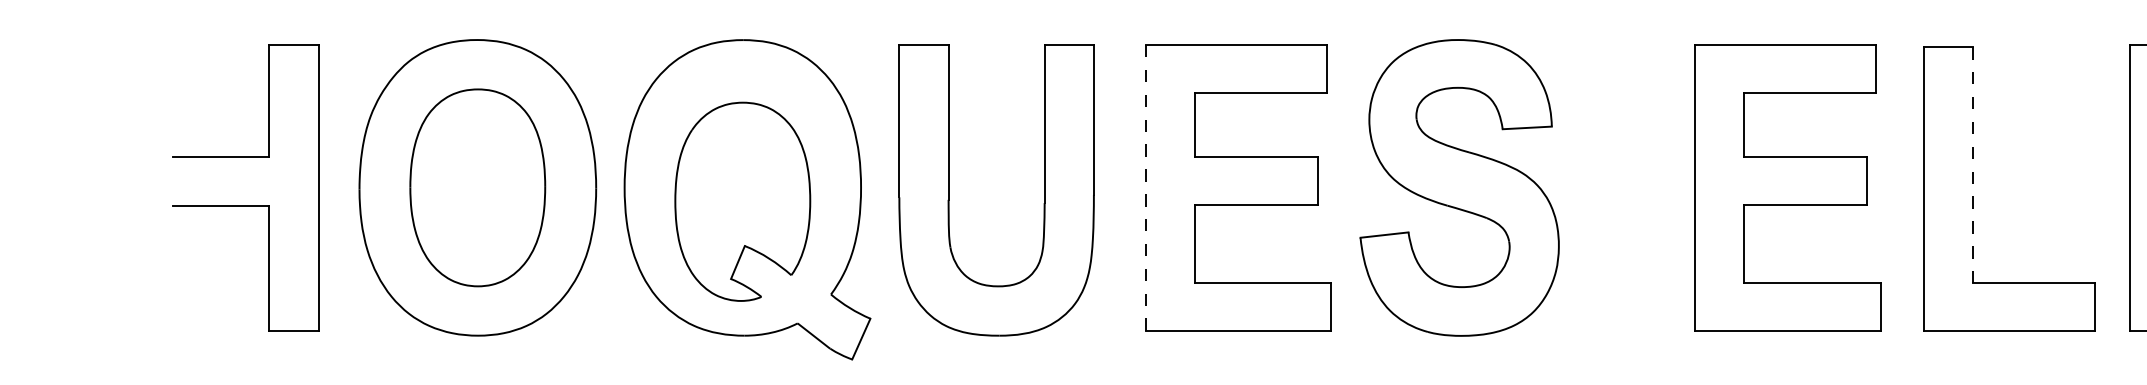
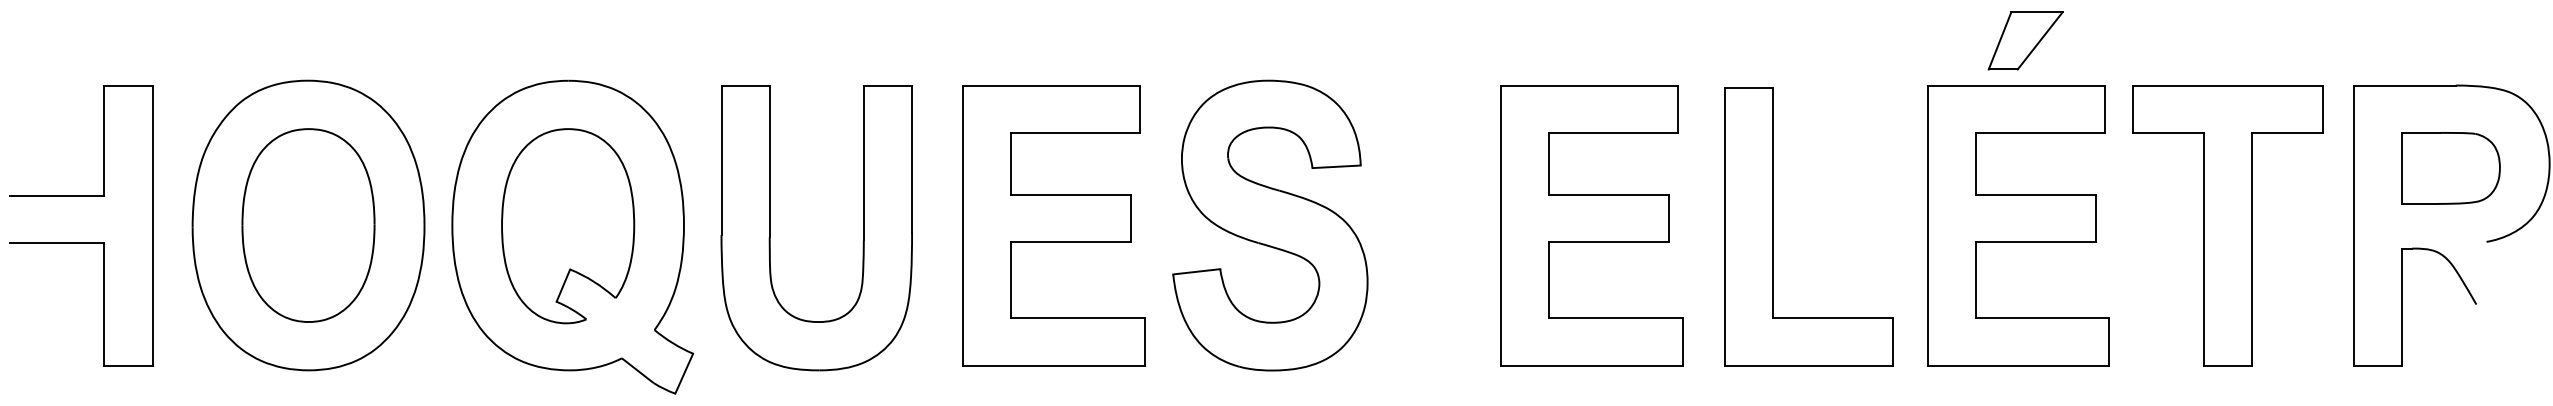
line: (1973, 165) -> (1773, 203), dashed -> solid
line: (1145, 187) -> (962, 225), dashed -> solid
part: (743, 202) -> (568, 226), moved

